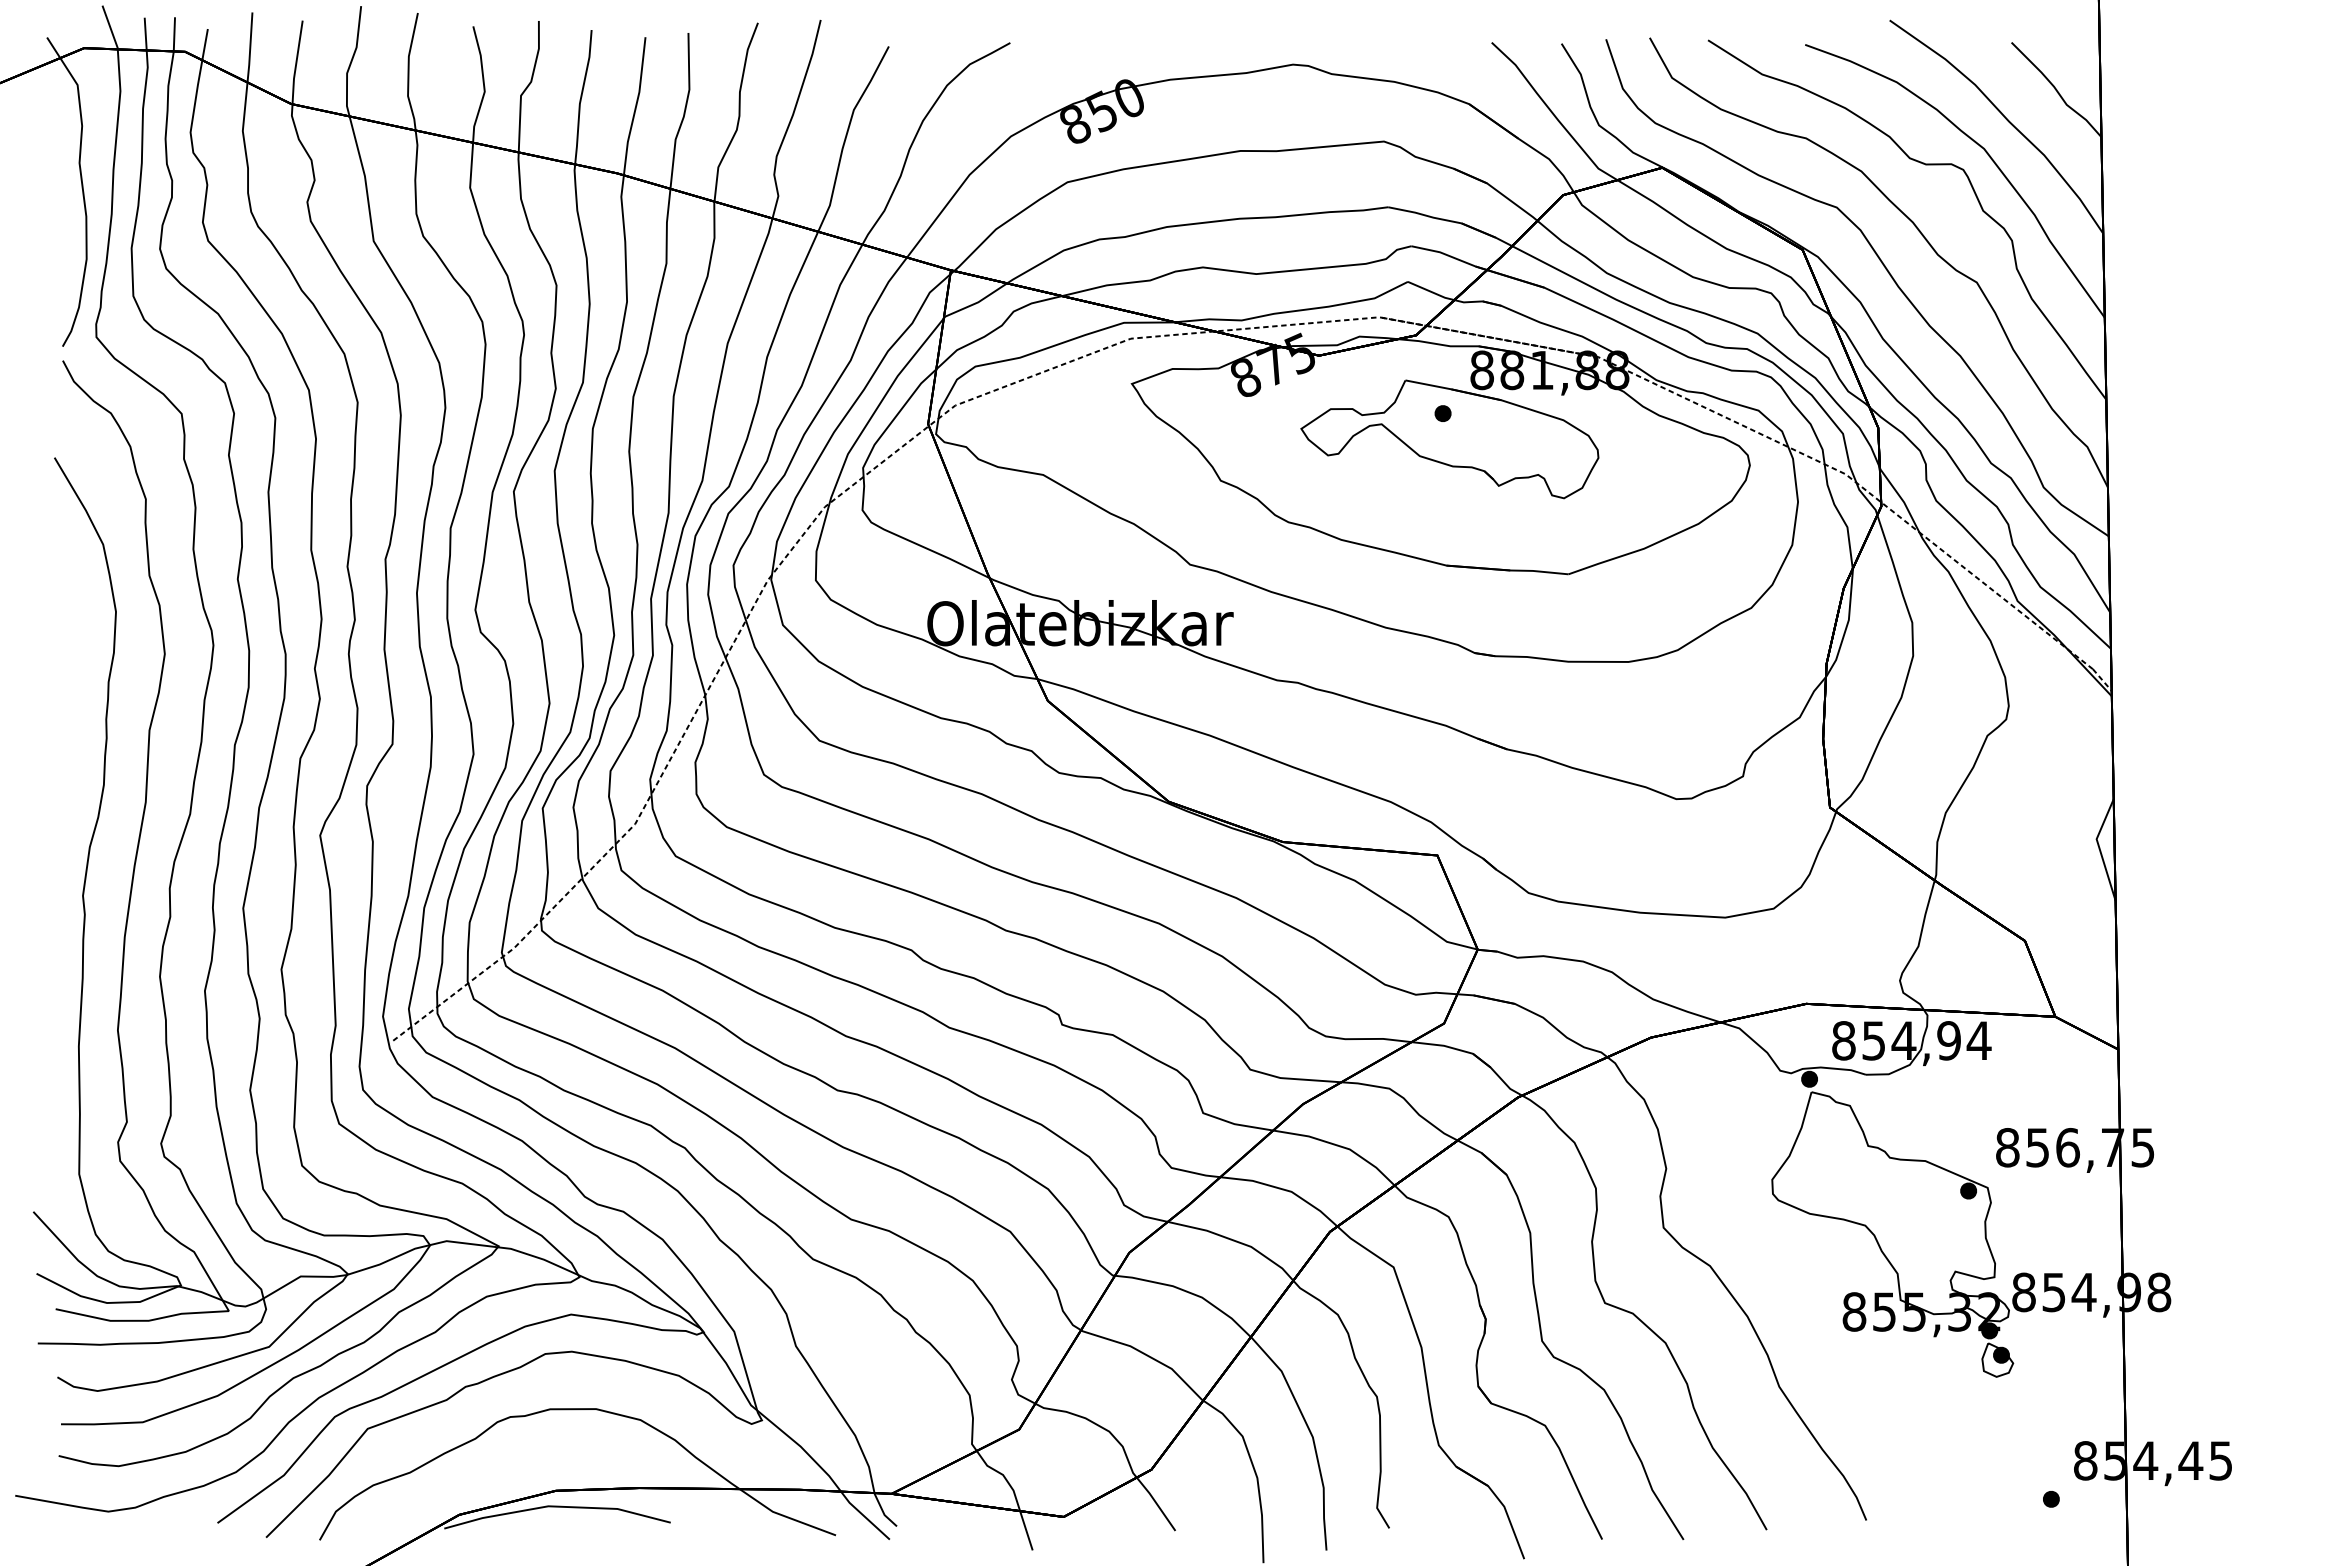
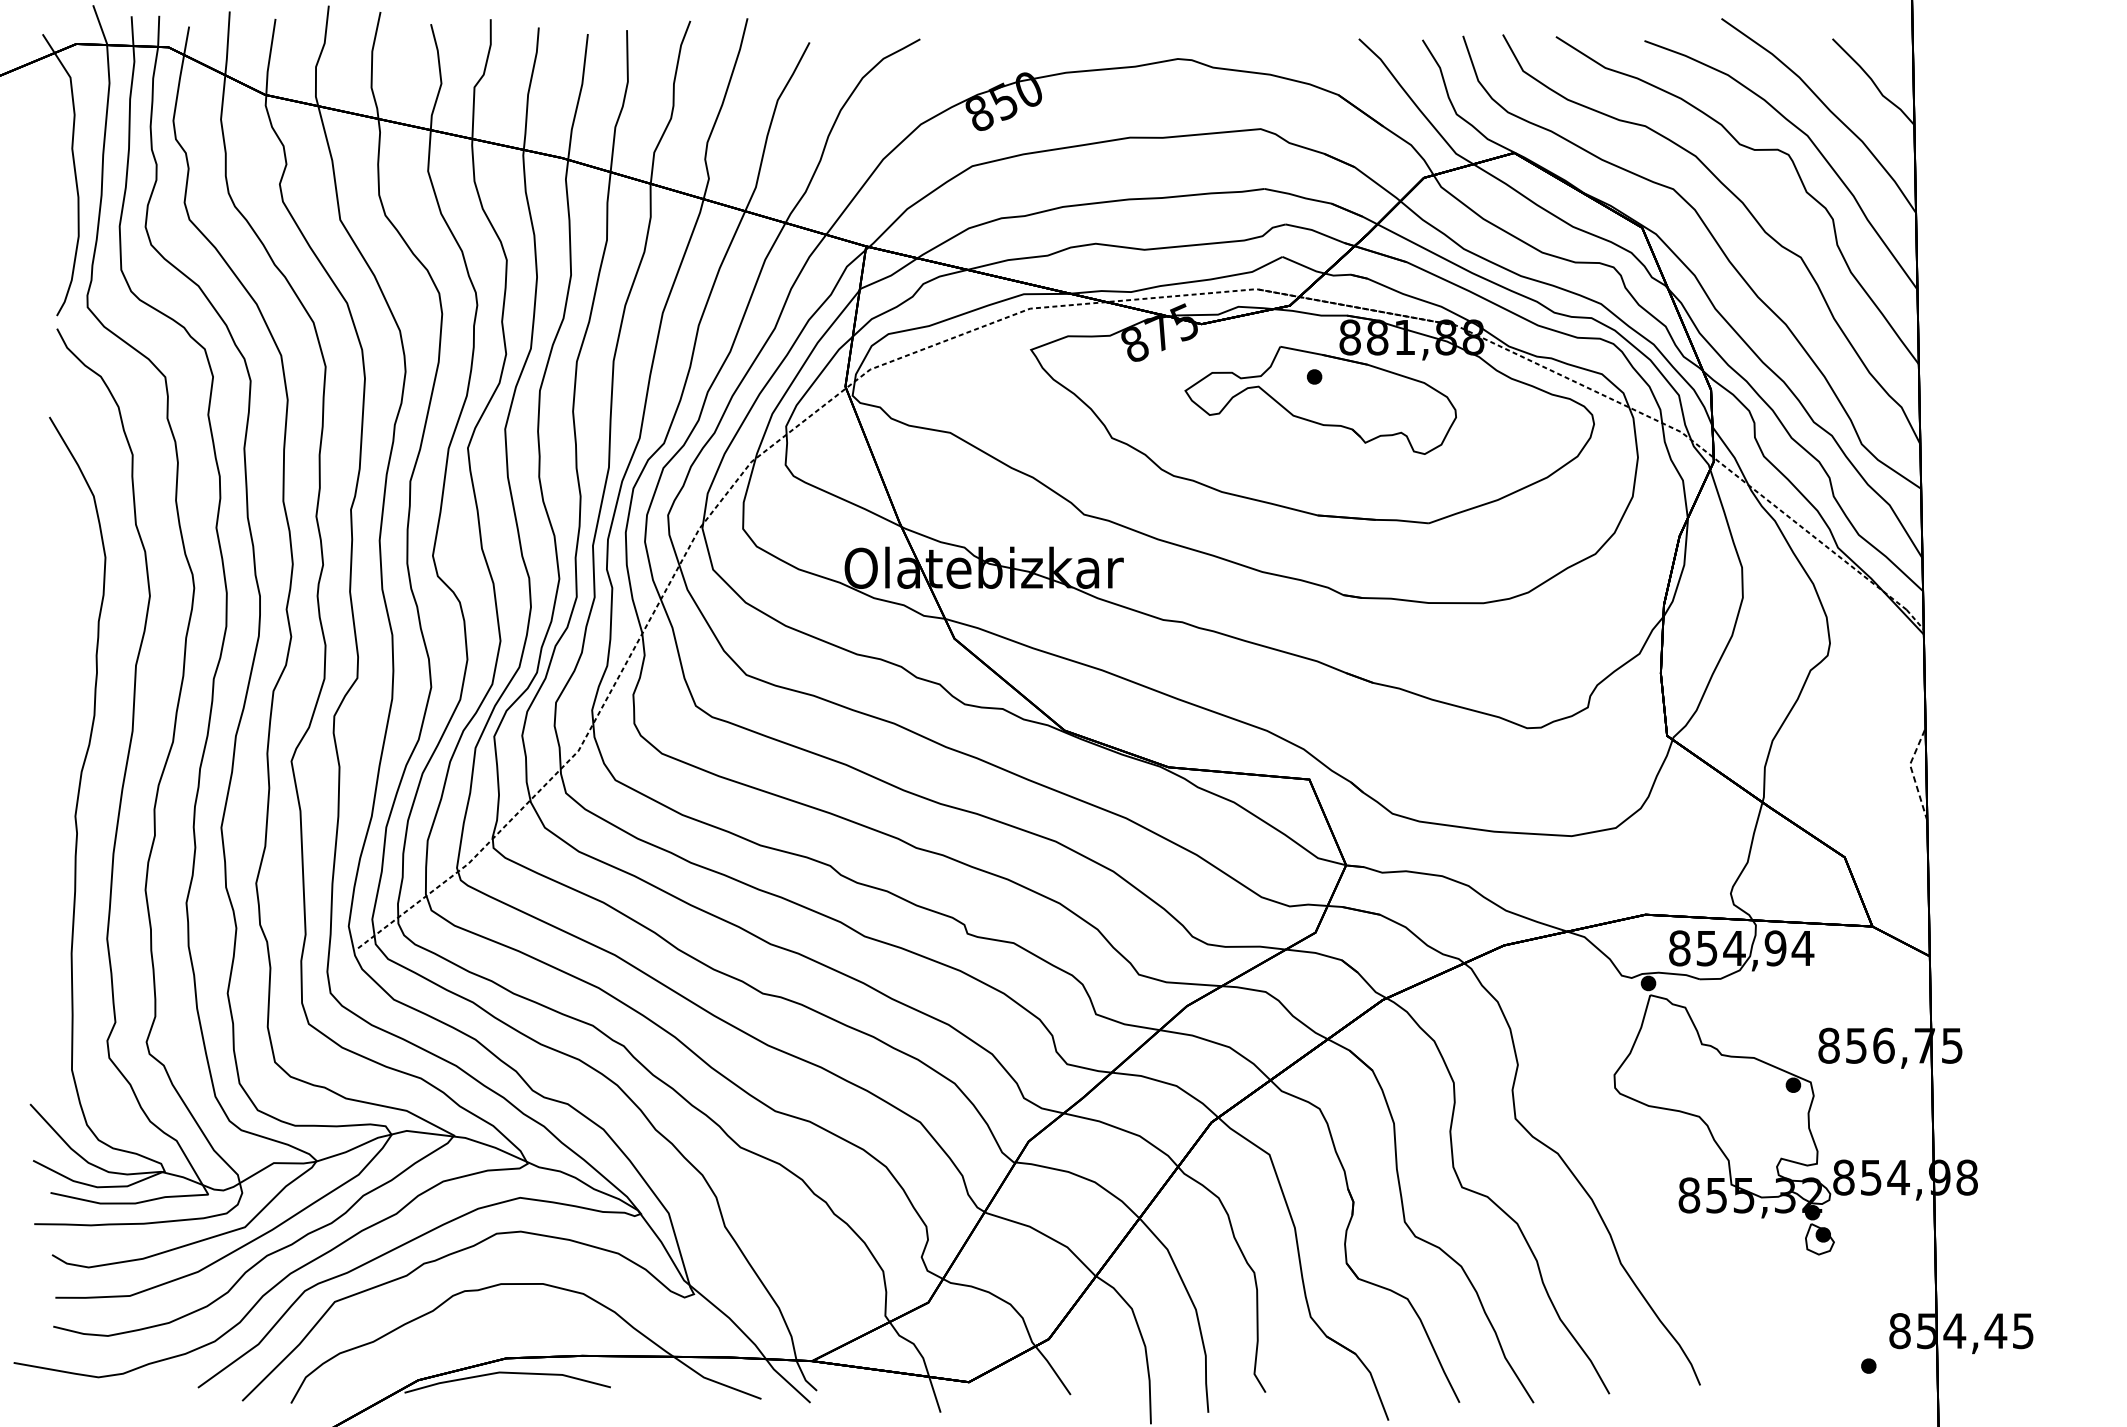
line: (2099, 848) -> (1912, 773), solid -> dashed

